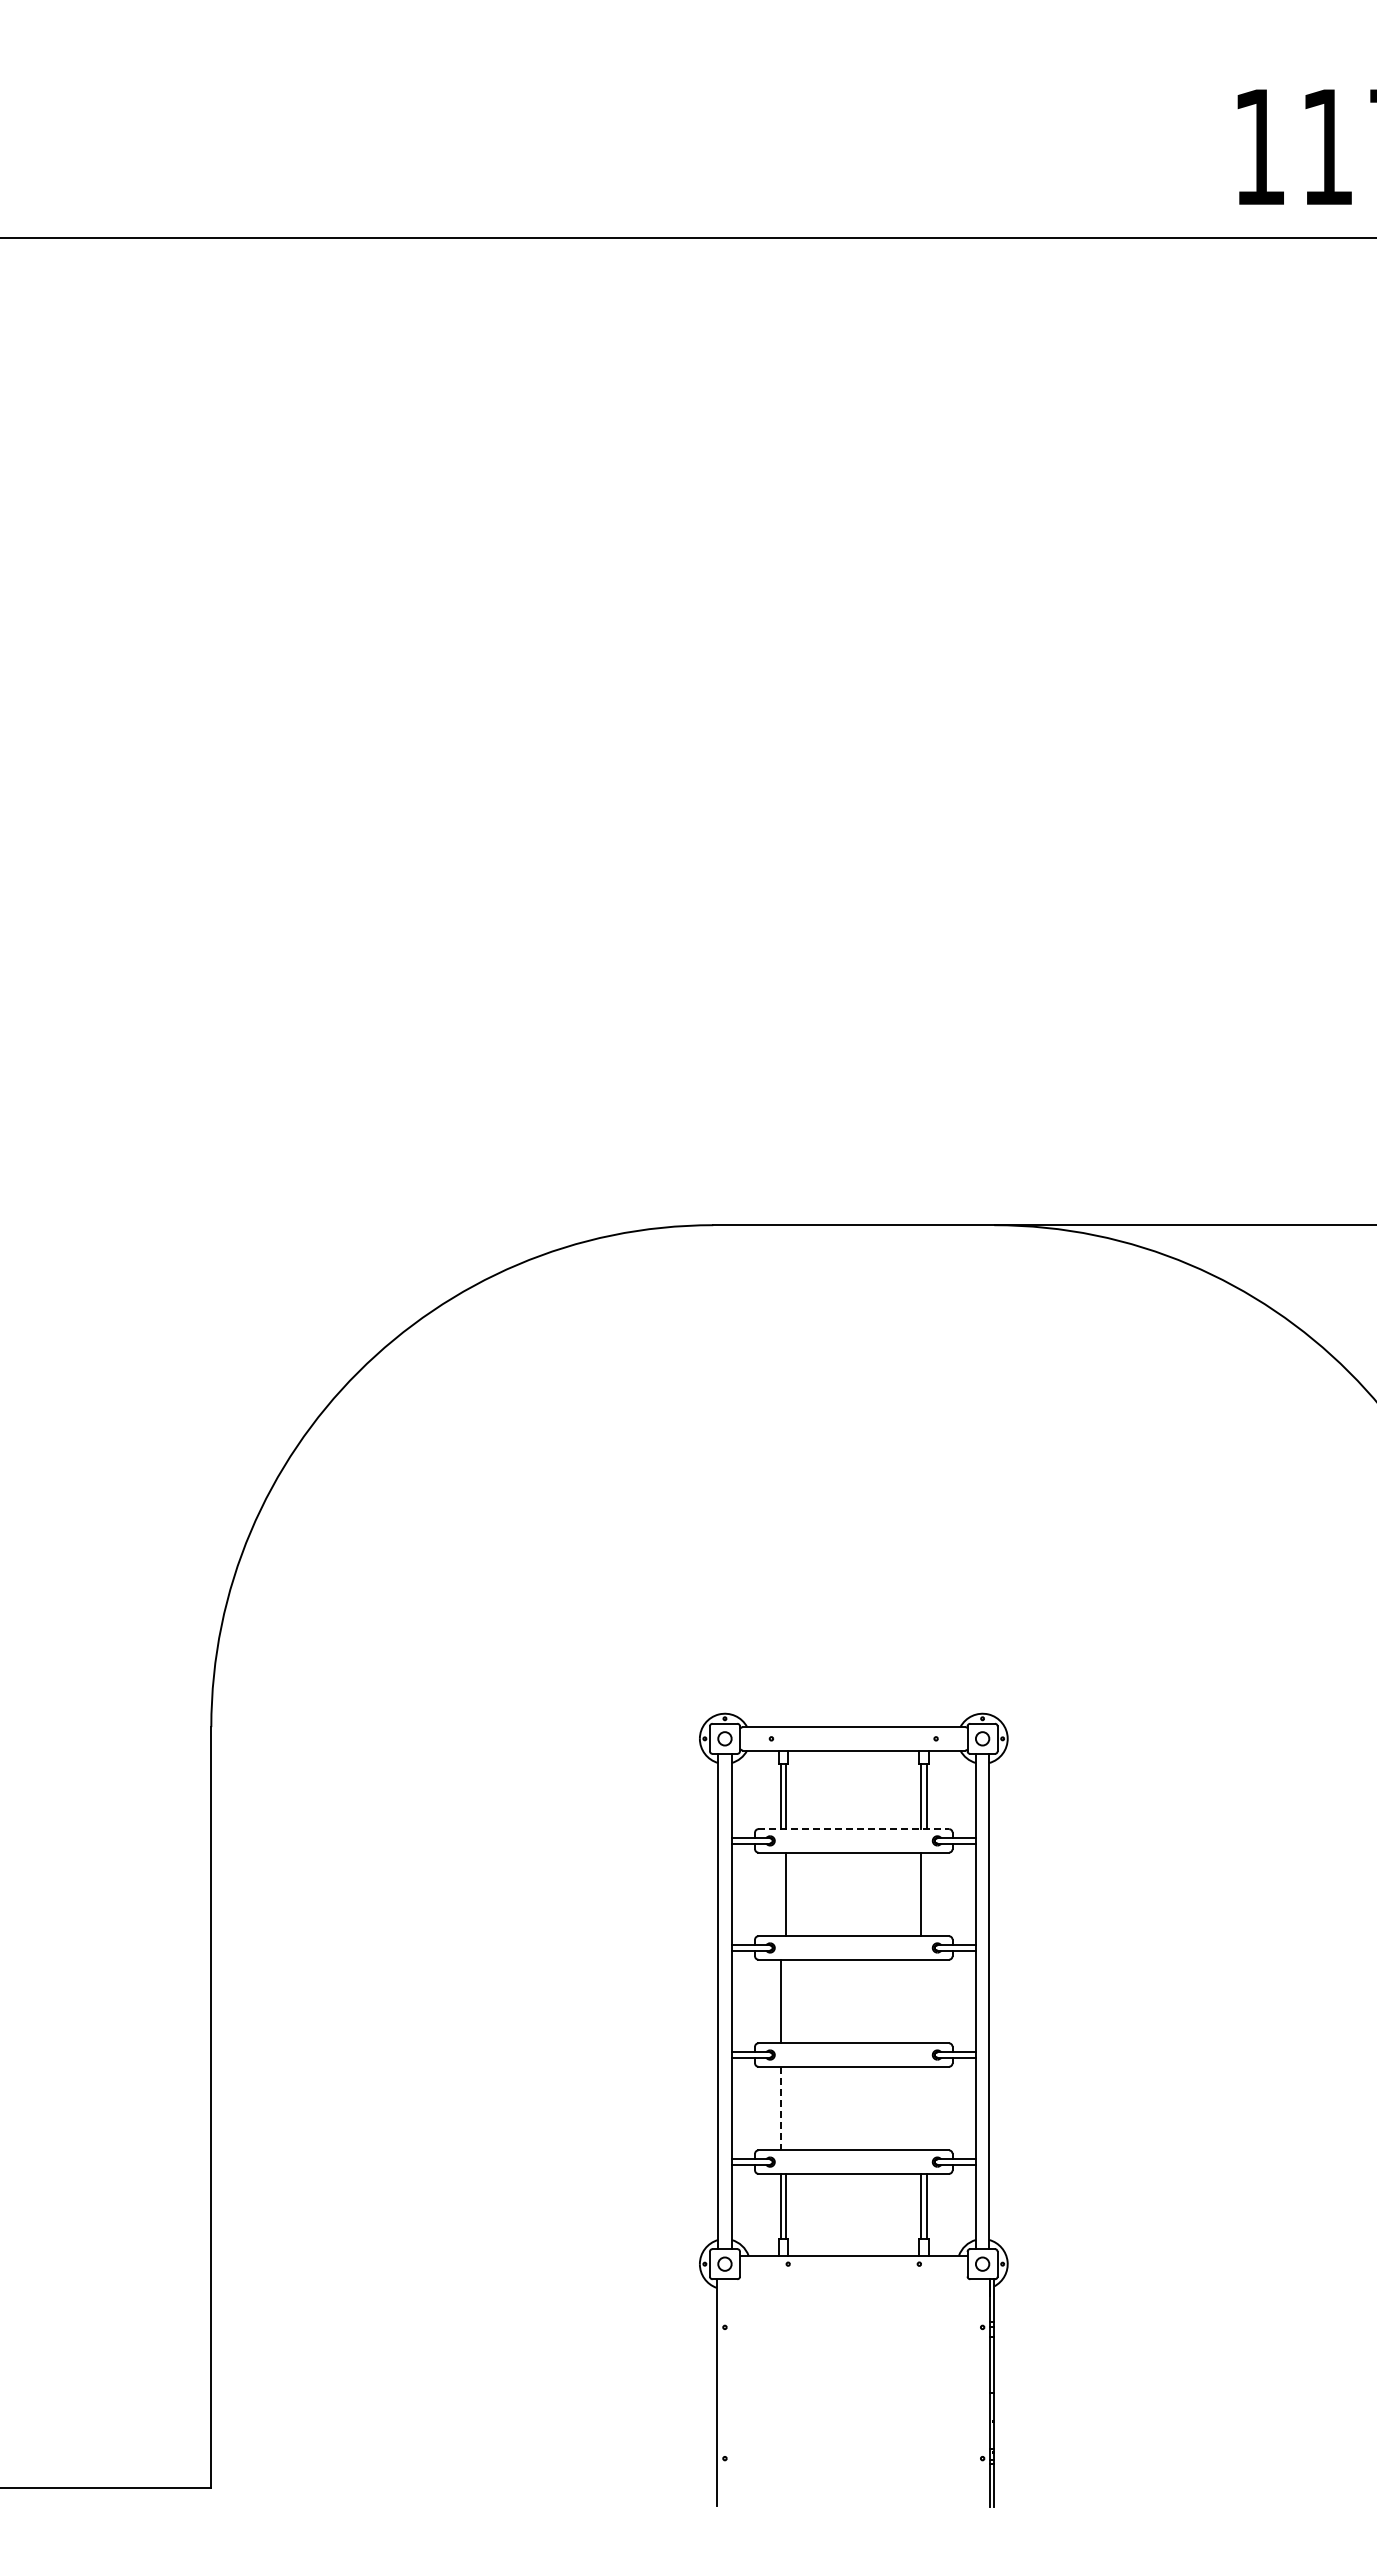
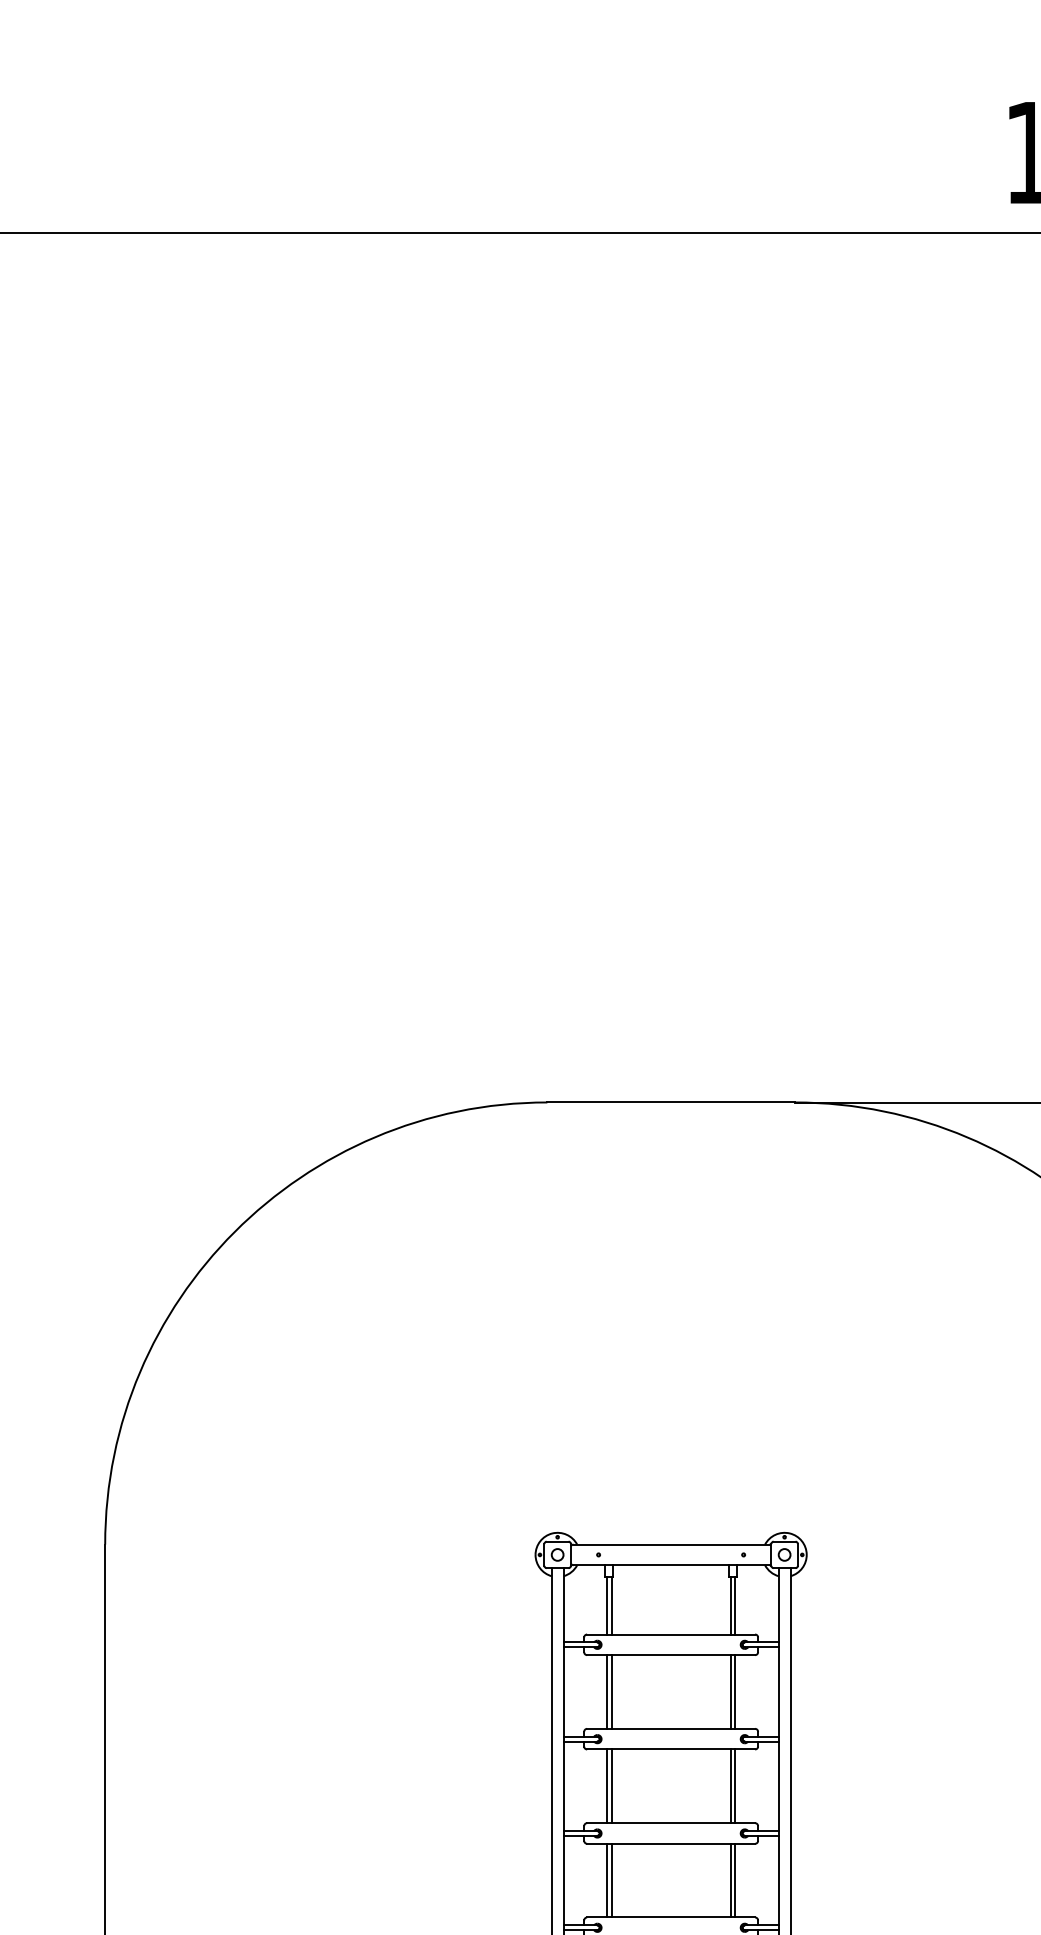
line: (854, 1829) -> (671, 1634), dashed -> solid
line: (780, 1894) -> (606, 1692), added
line: (926, 1894) -> (735, 1692), added
line: (786, 2001) -> (611, 1786), added
line: (921, 2001) -> (730, 1786), added
line: (926, 2001) -> (735, 1786), added
line: (780, 2108) -> (606, 1880), dashed -> solid
line: (786, 2108) -> (611, 1880), added
line: (921, 2108) -> (730, 1880), added
line: (926, 2108) -> (735, 1880), added

